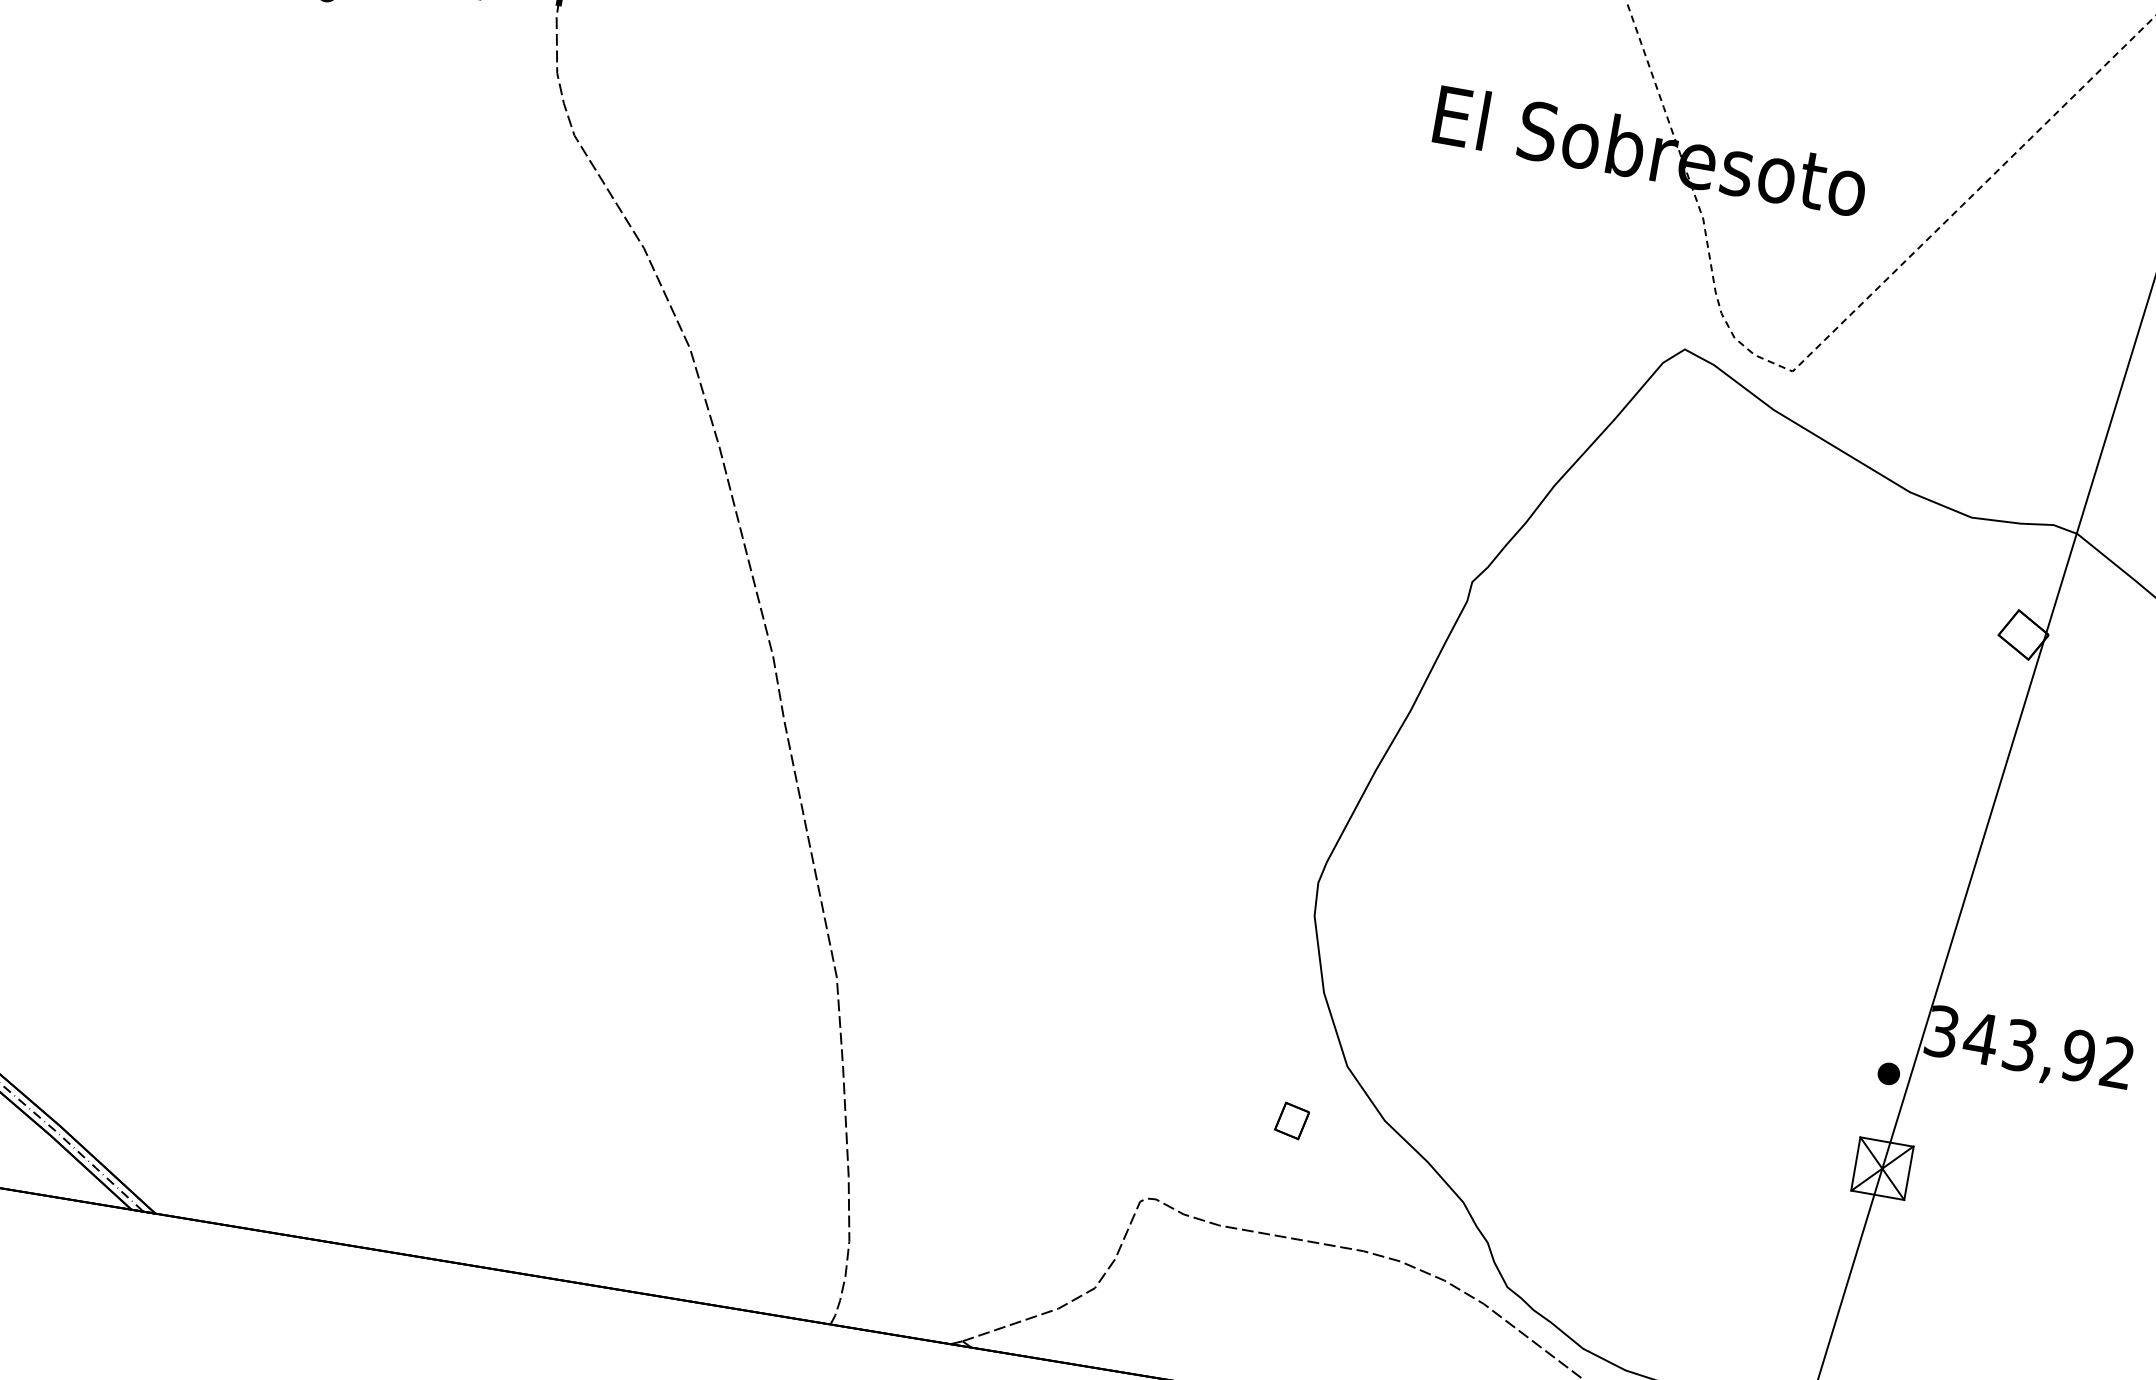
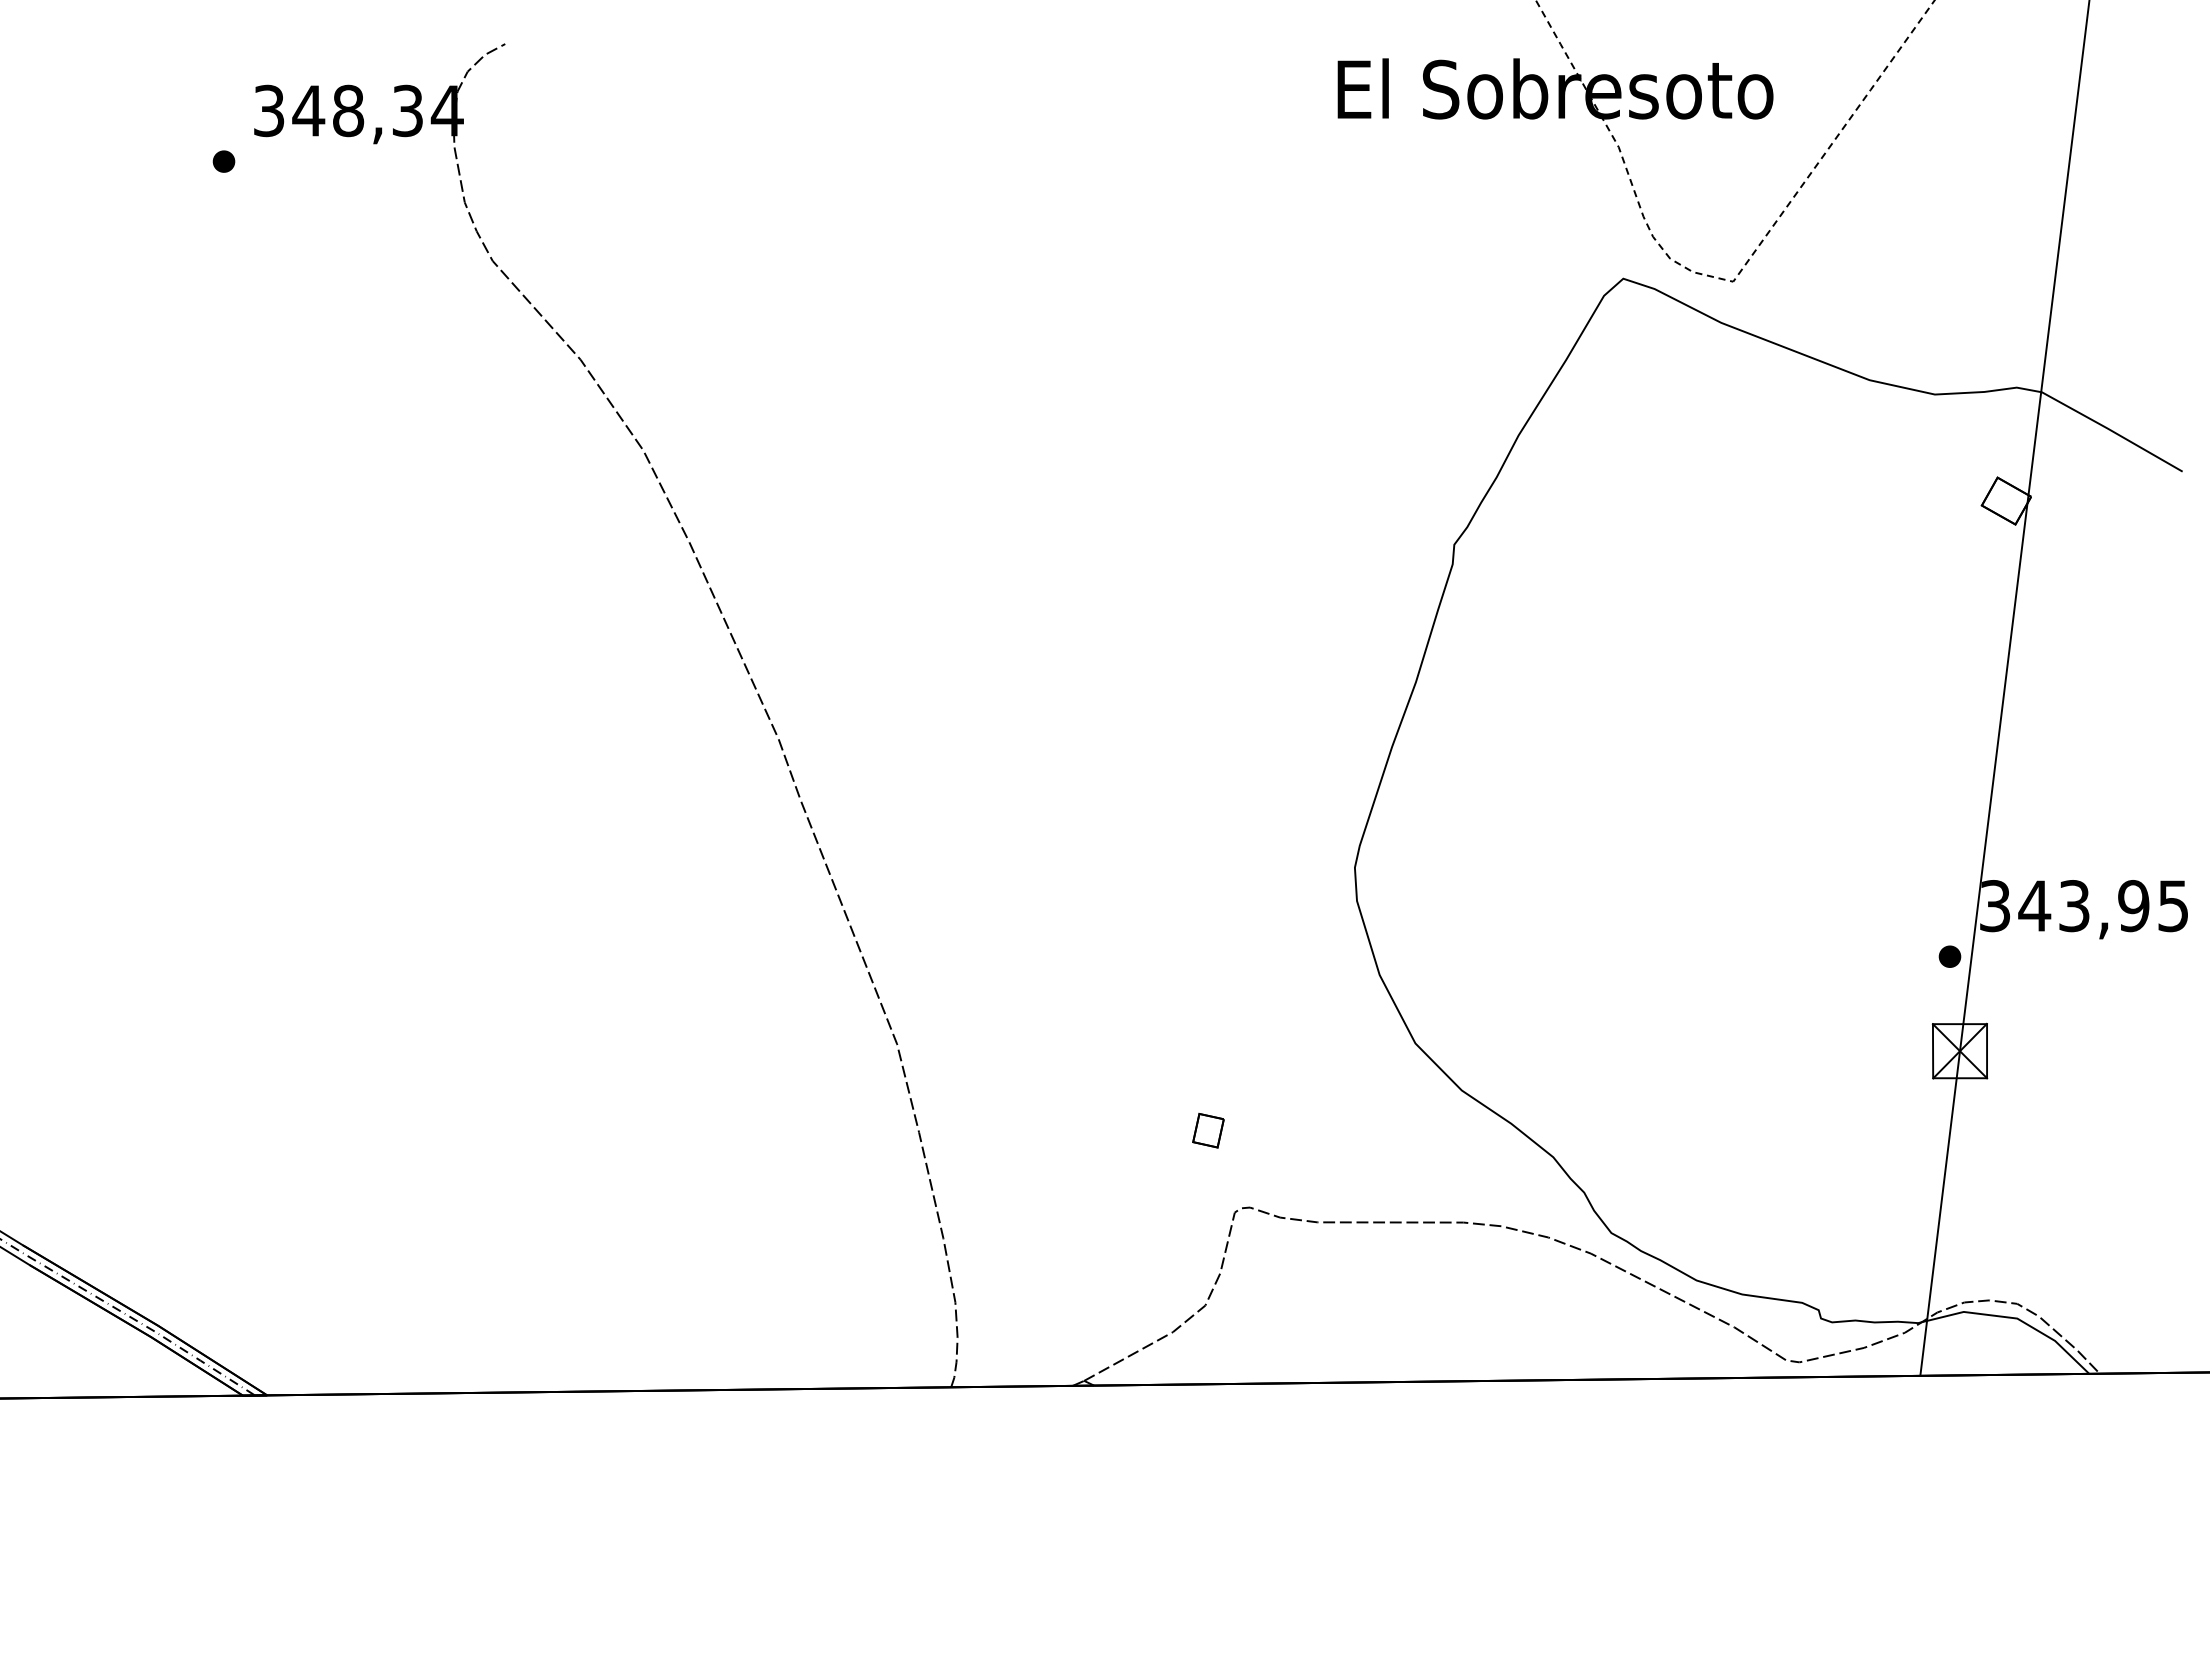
text: (2116, 1063) -> (2172, 906), 343,92 -> 343,95
part: (1292, 1120) -> (1208, 1130), moved

